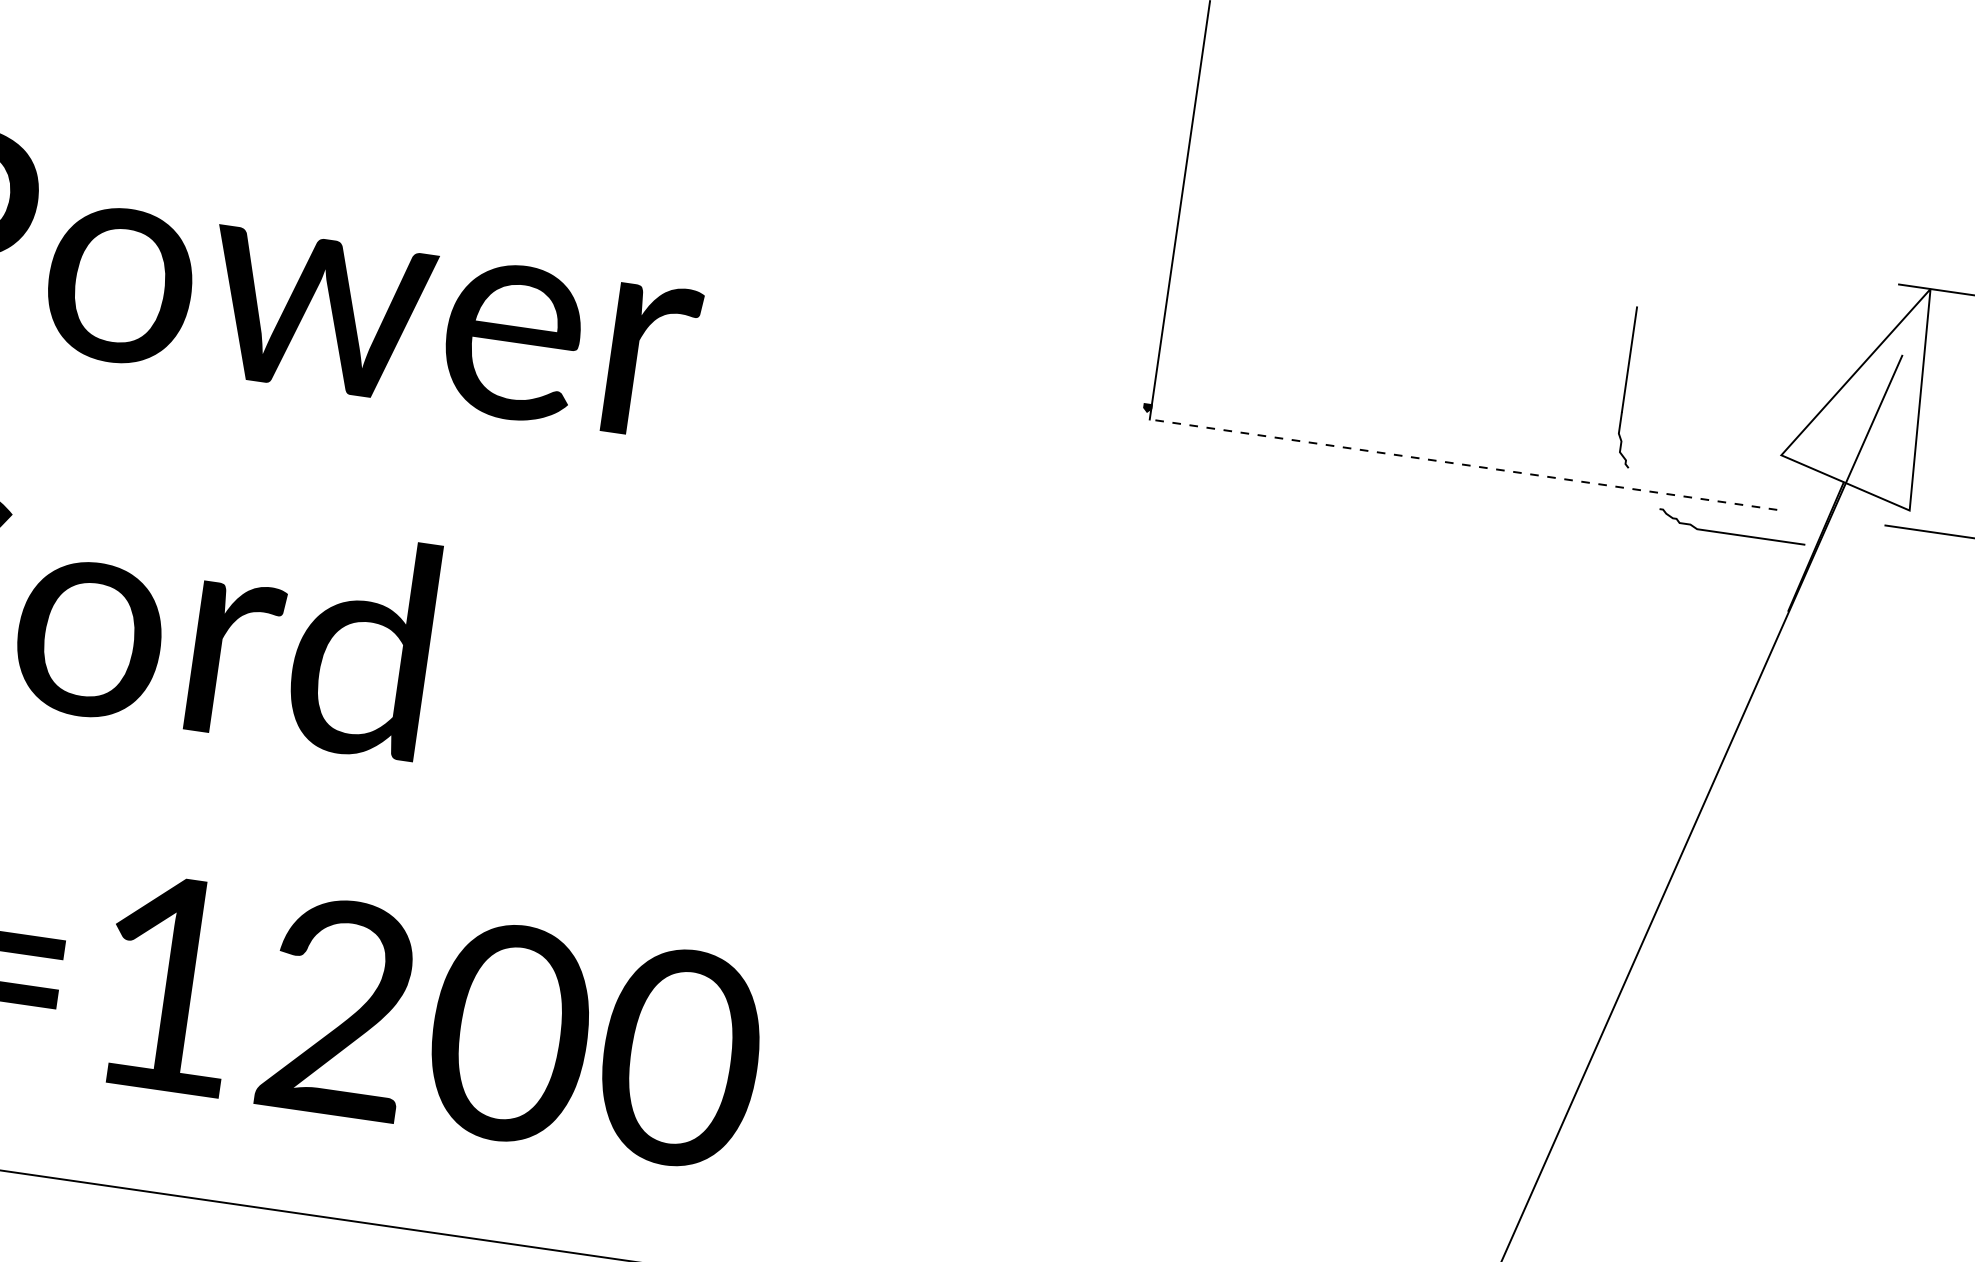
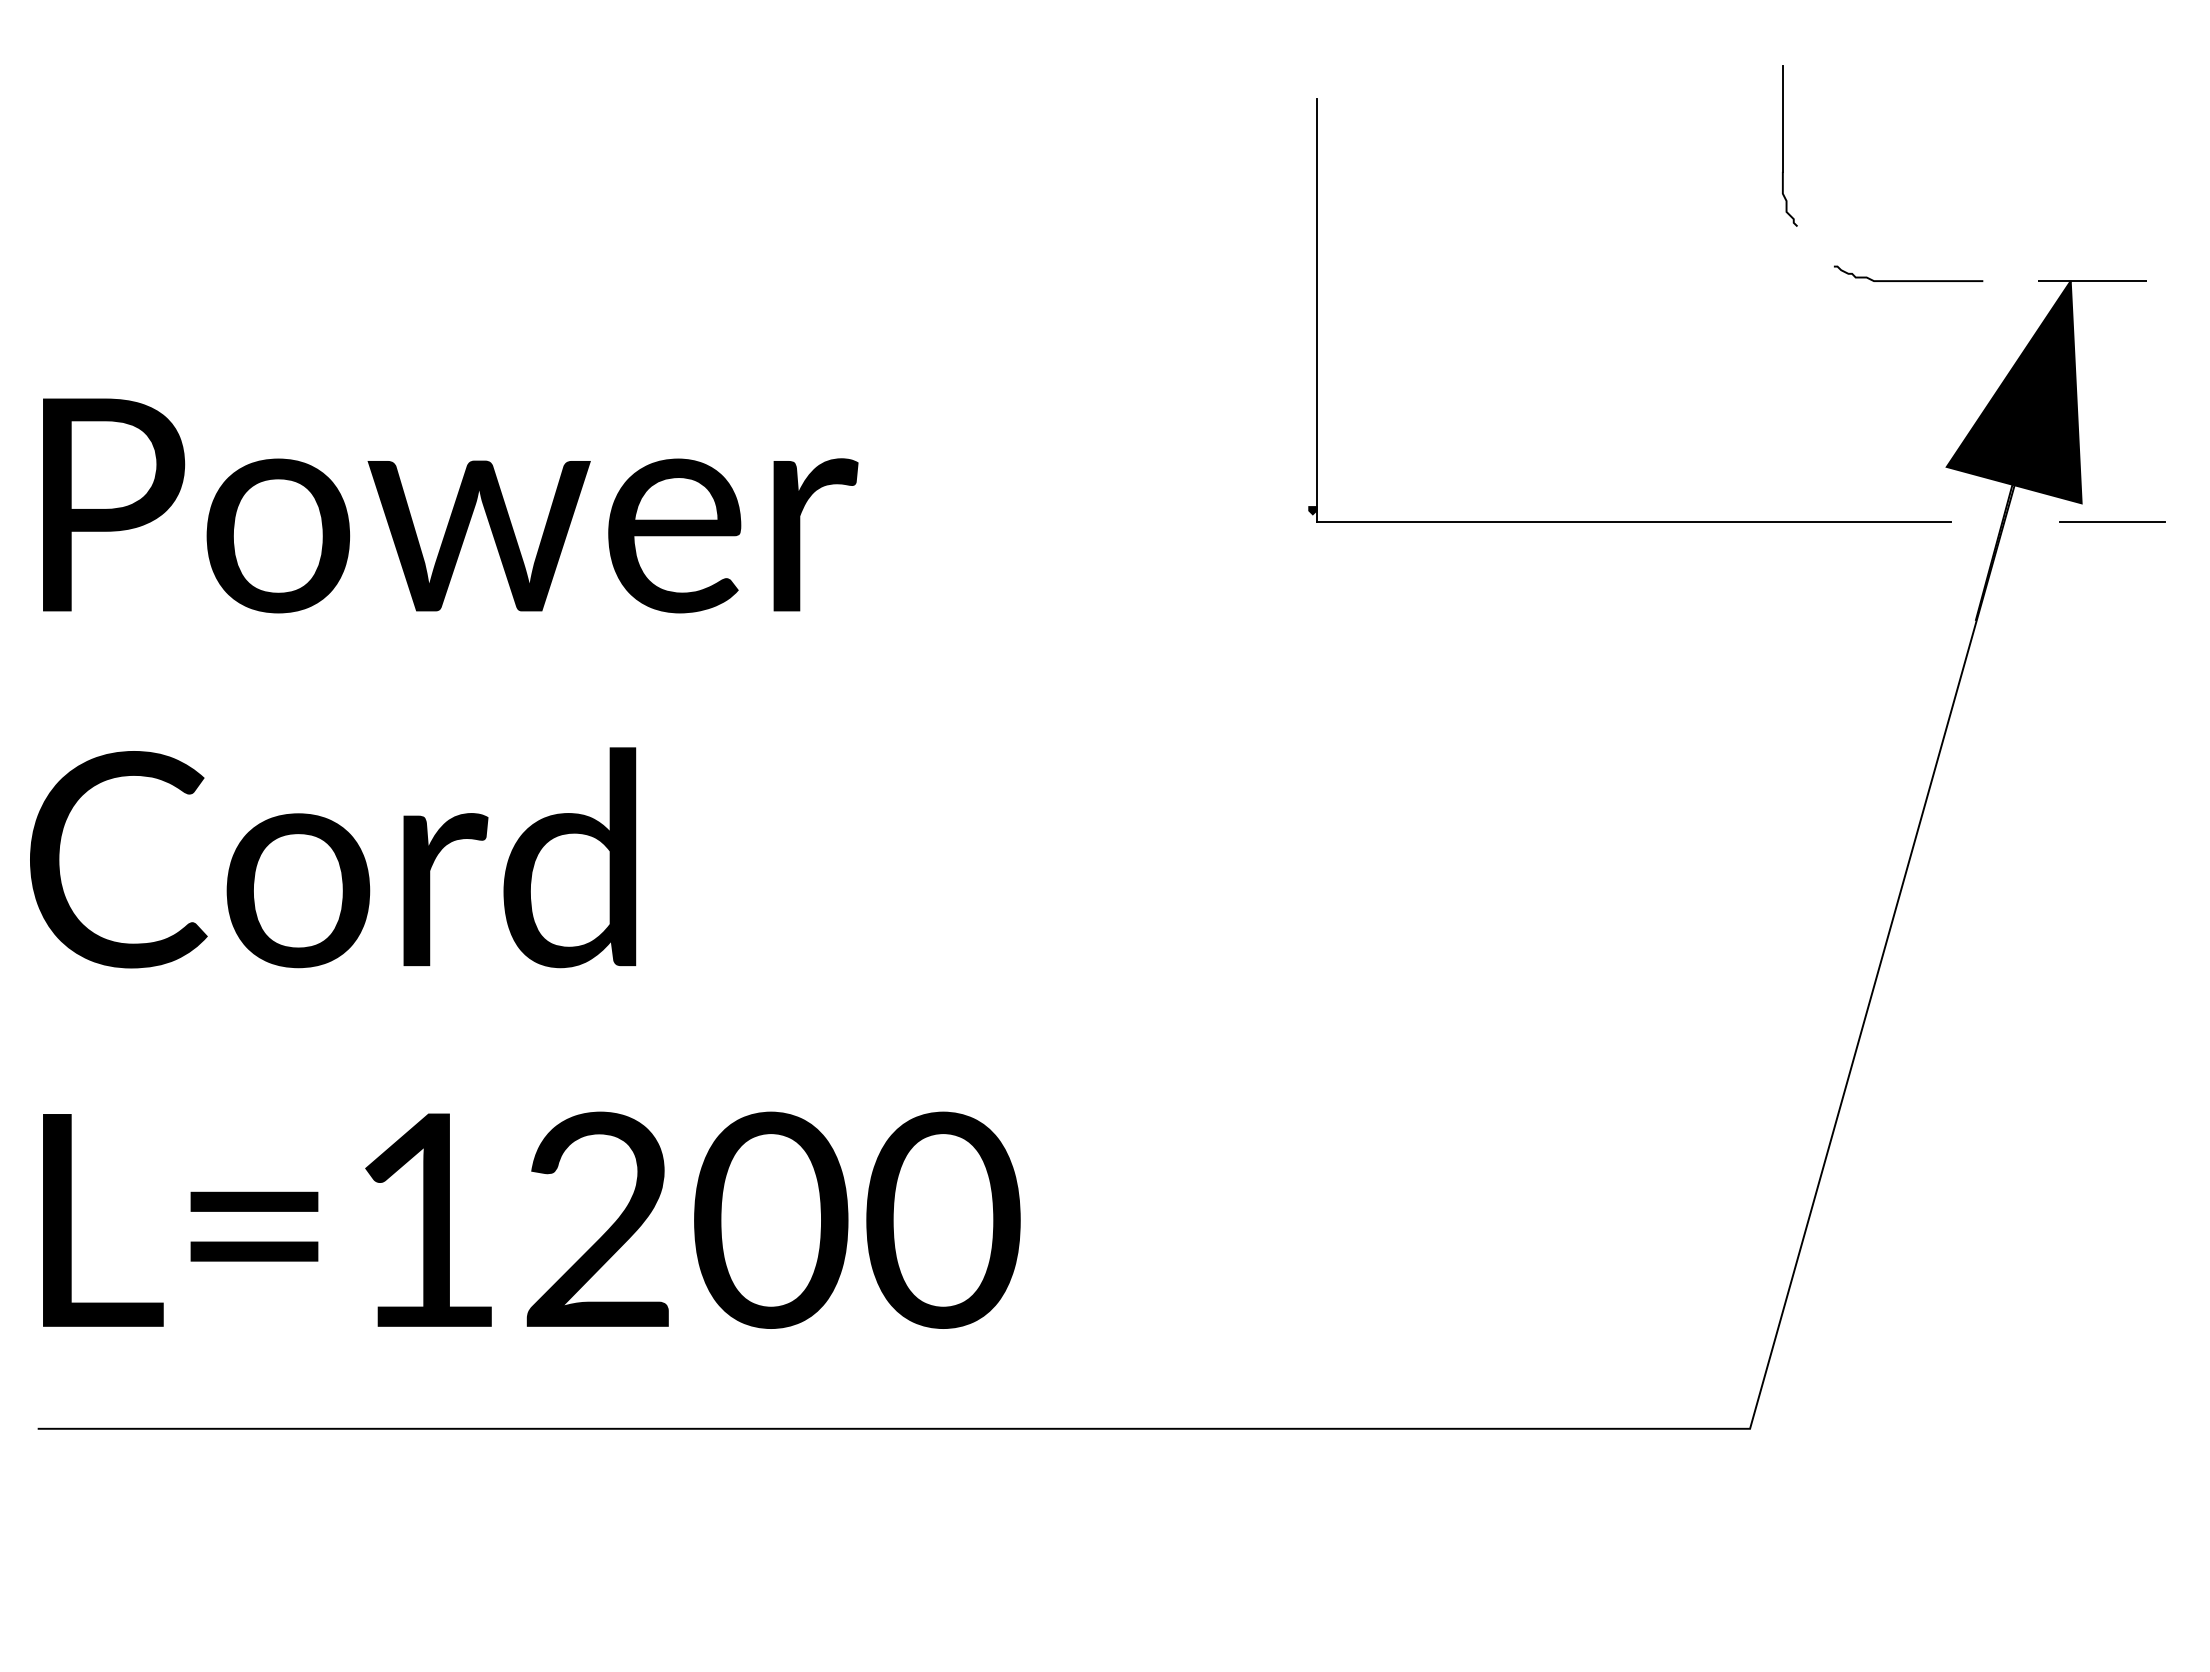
part: (1632, 386) -> (1789, 145), moved
fill: (1858, 391) -> (2013, 392), added
line: (1463, 464) -> (1633, 521), dashed -> solid
curve: (1731, 533) -> (1908, 280), moved

